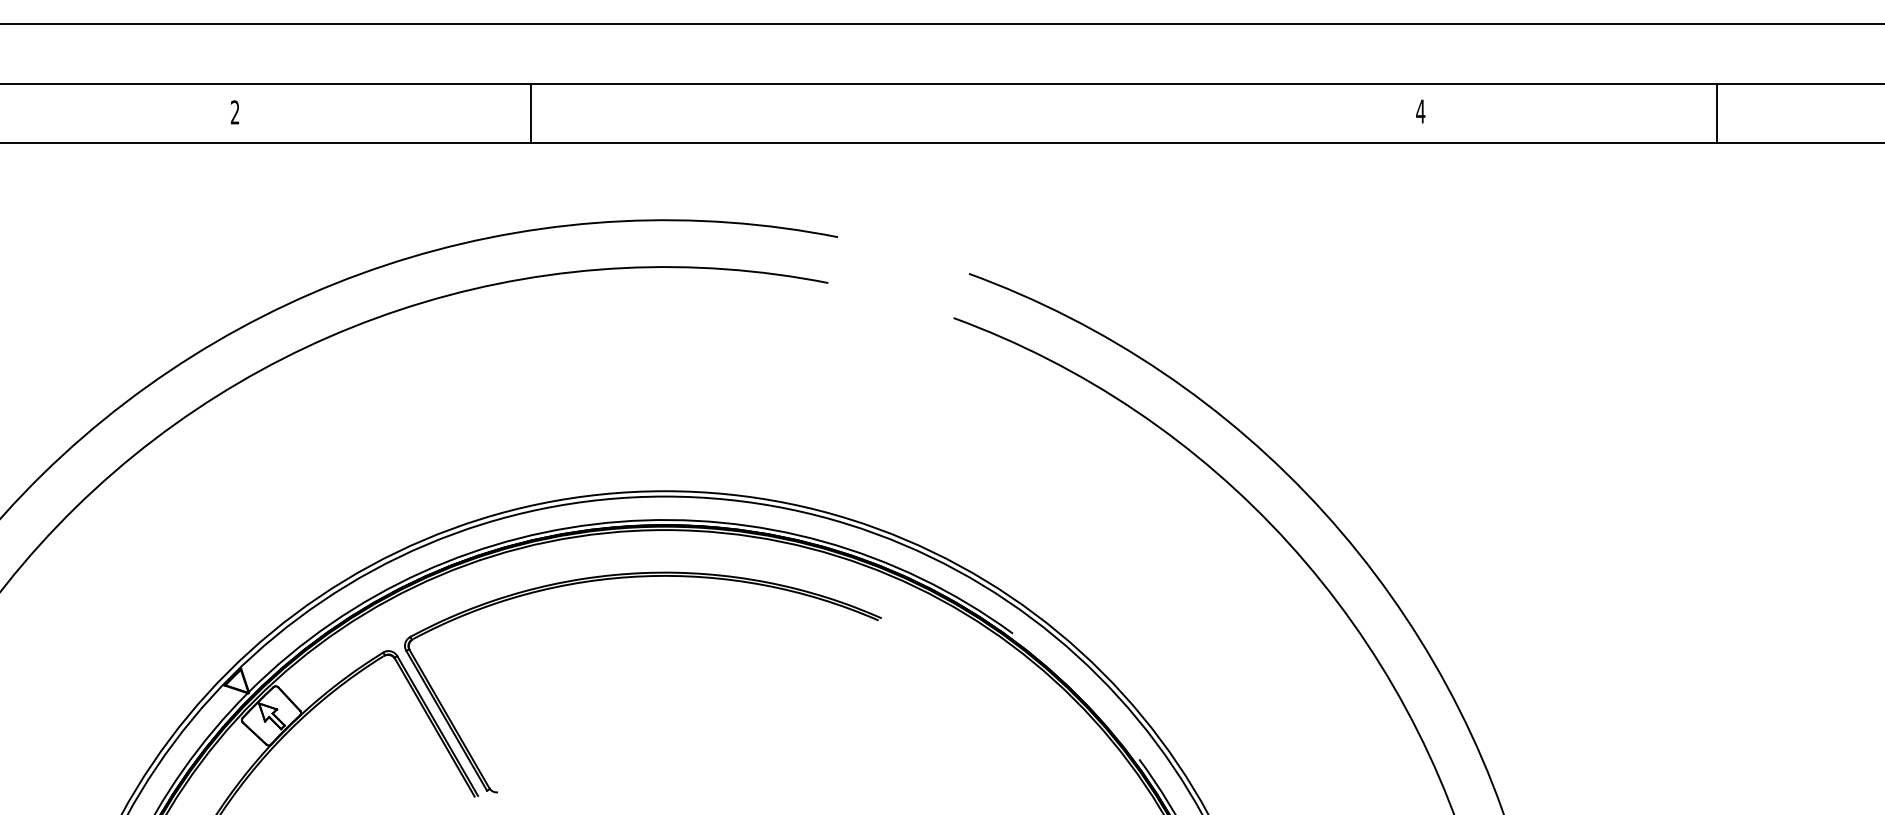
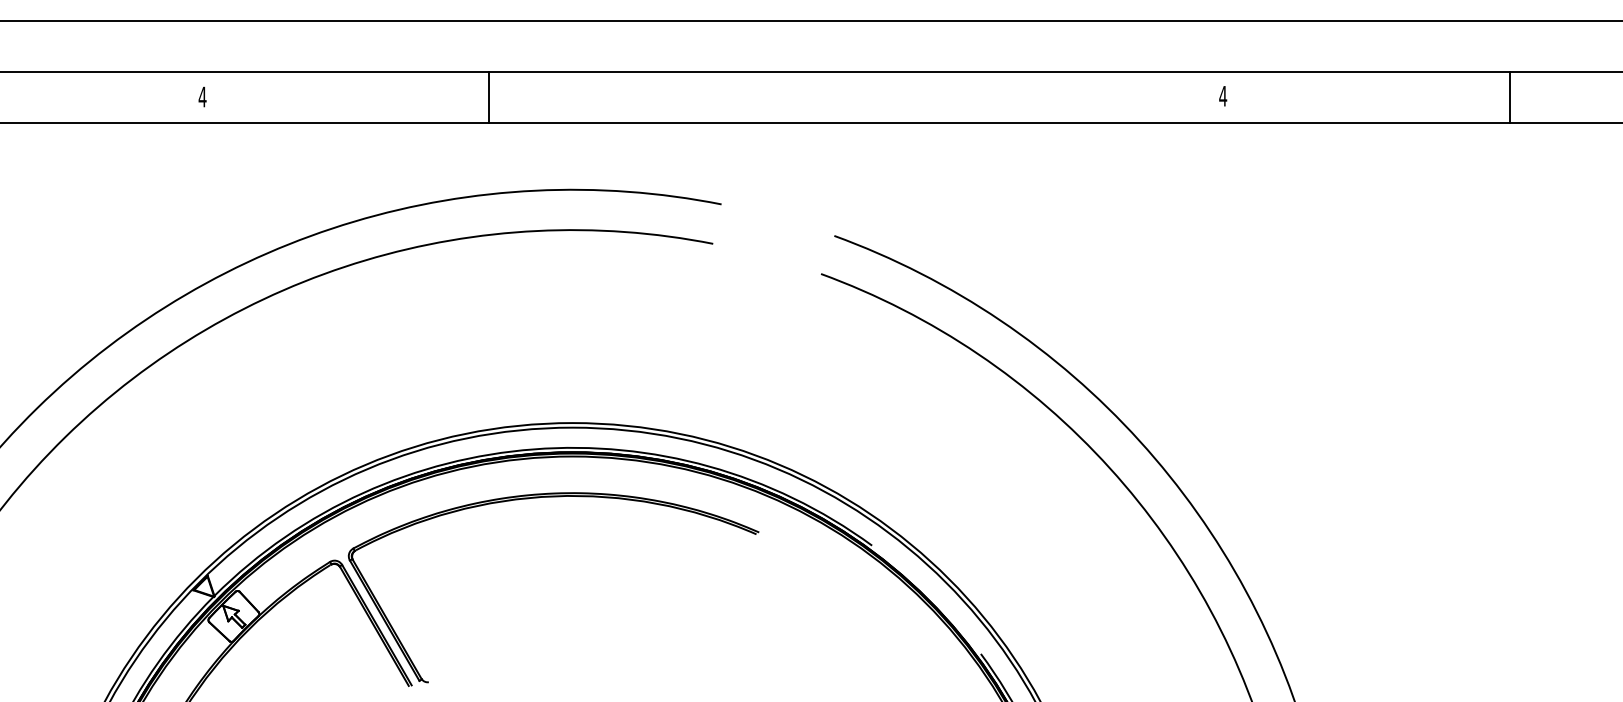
text: (234, 112) -> (202, 97), 2 -> 4
line: (531, 112) -> (489, 97), moved
line: (1716, 112) -> (1509, 97), moved

